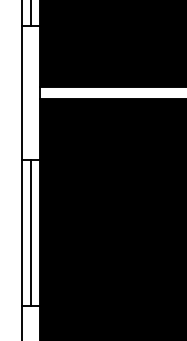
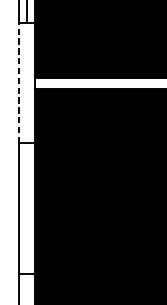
line: (21, 92) -> (19, 82), solid -> dashed
line: (30, 232) -> (27, 207), removed

